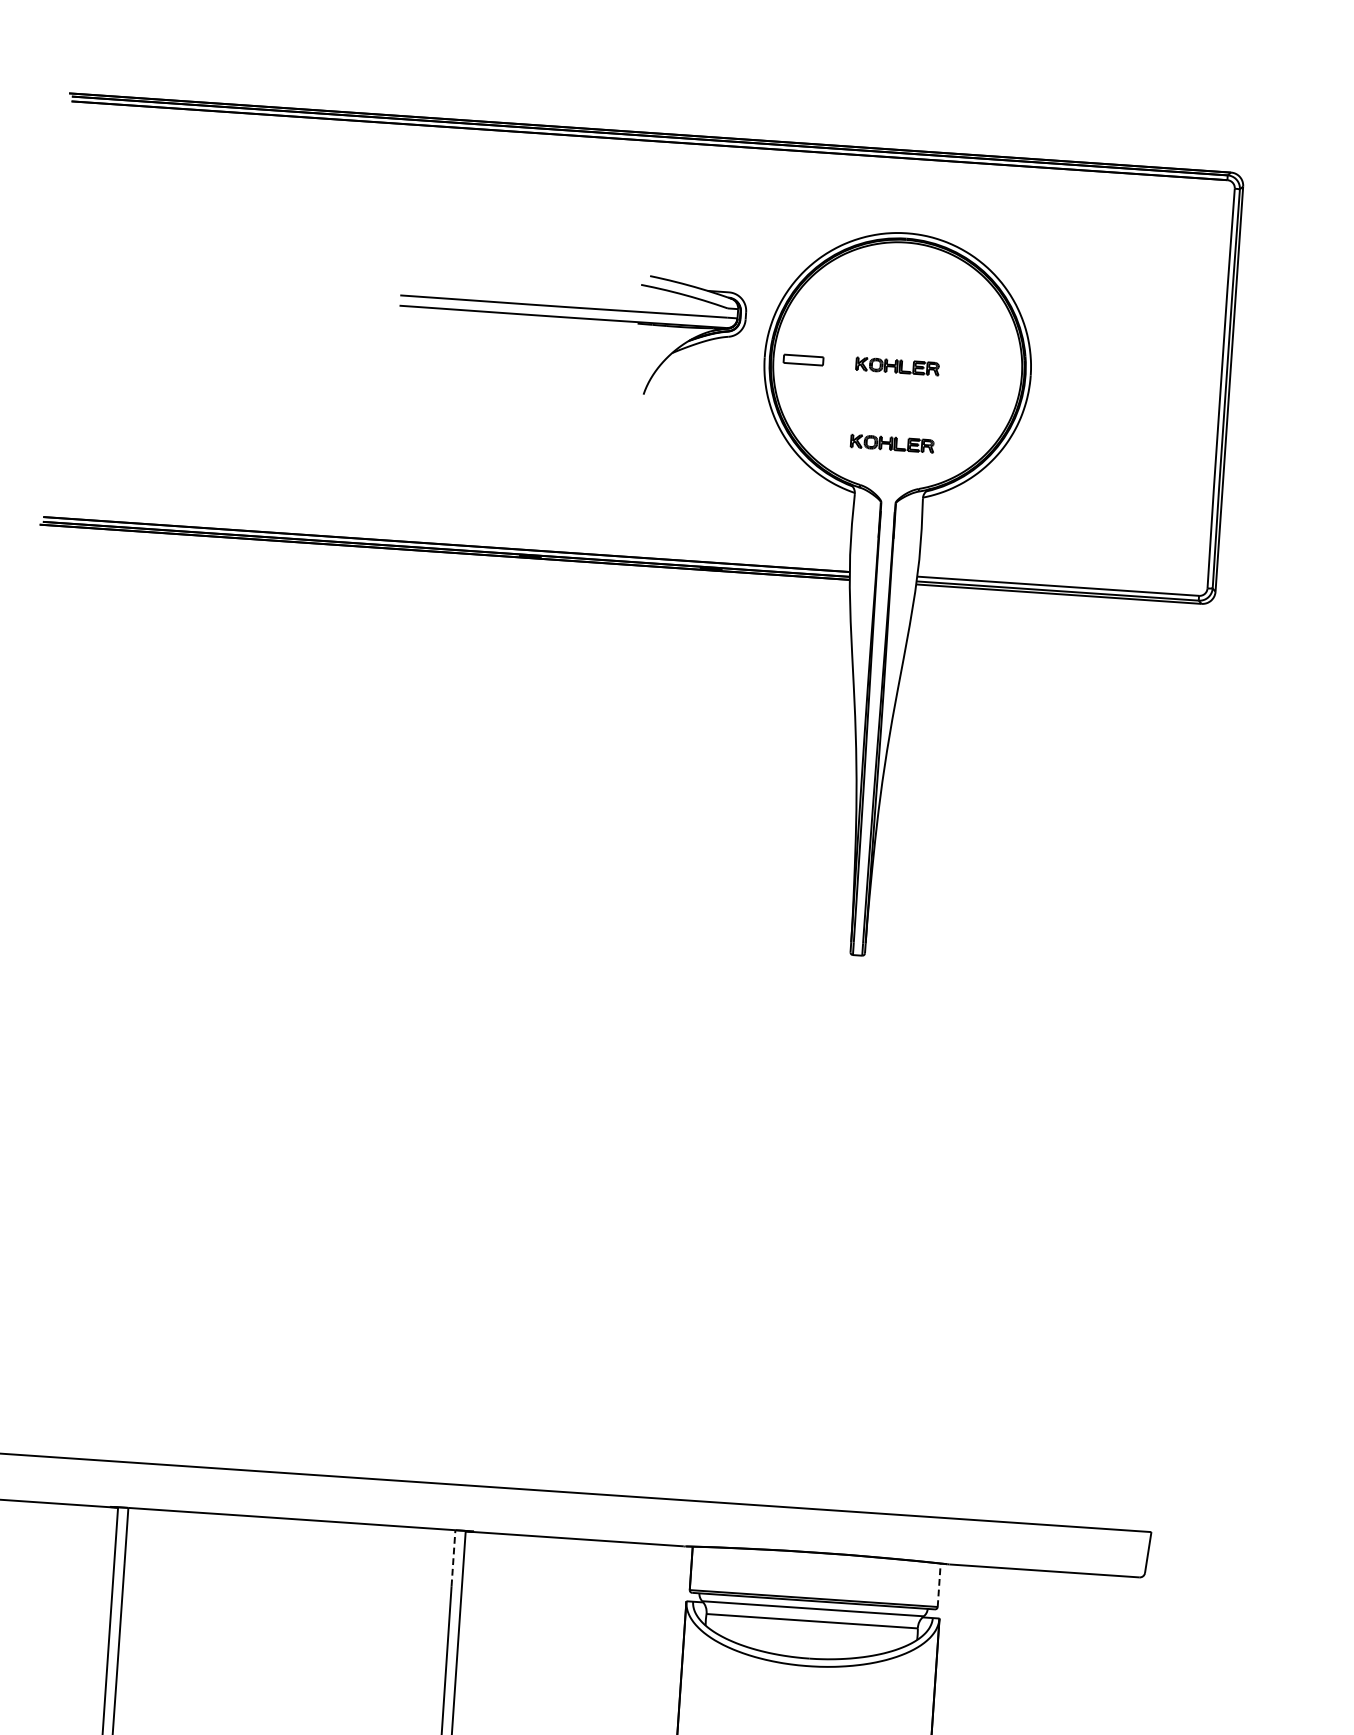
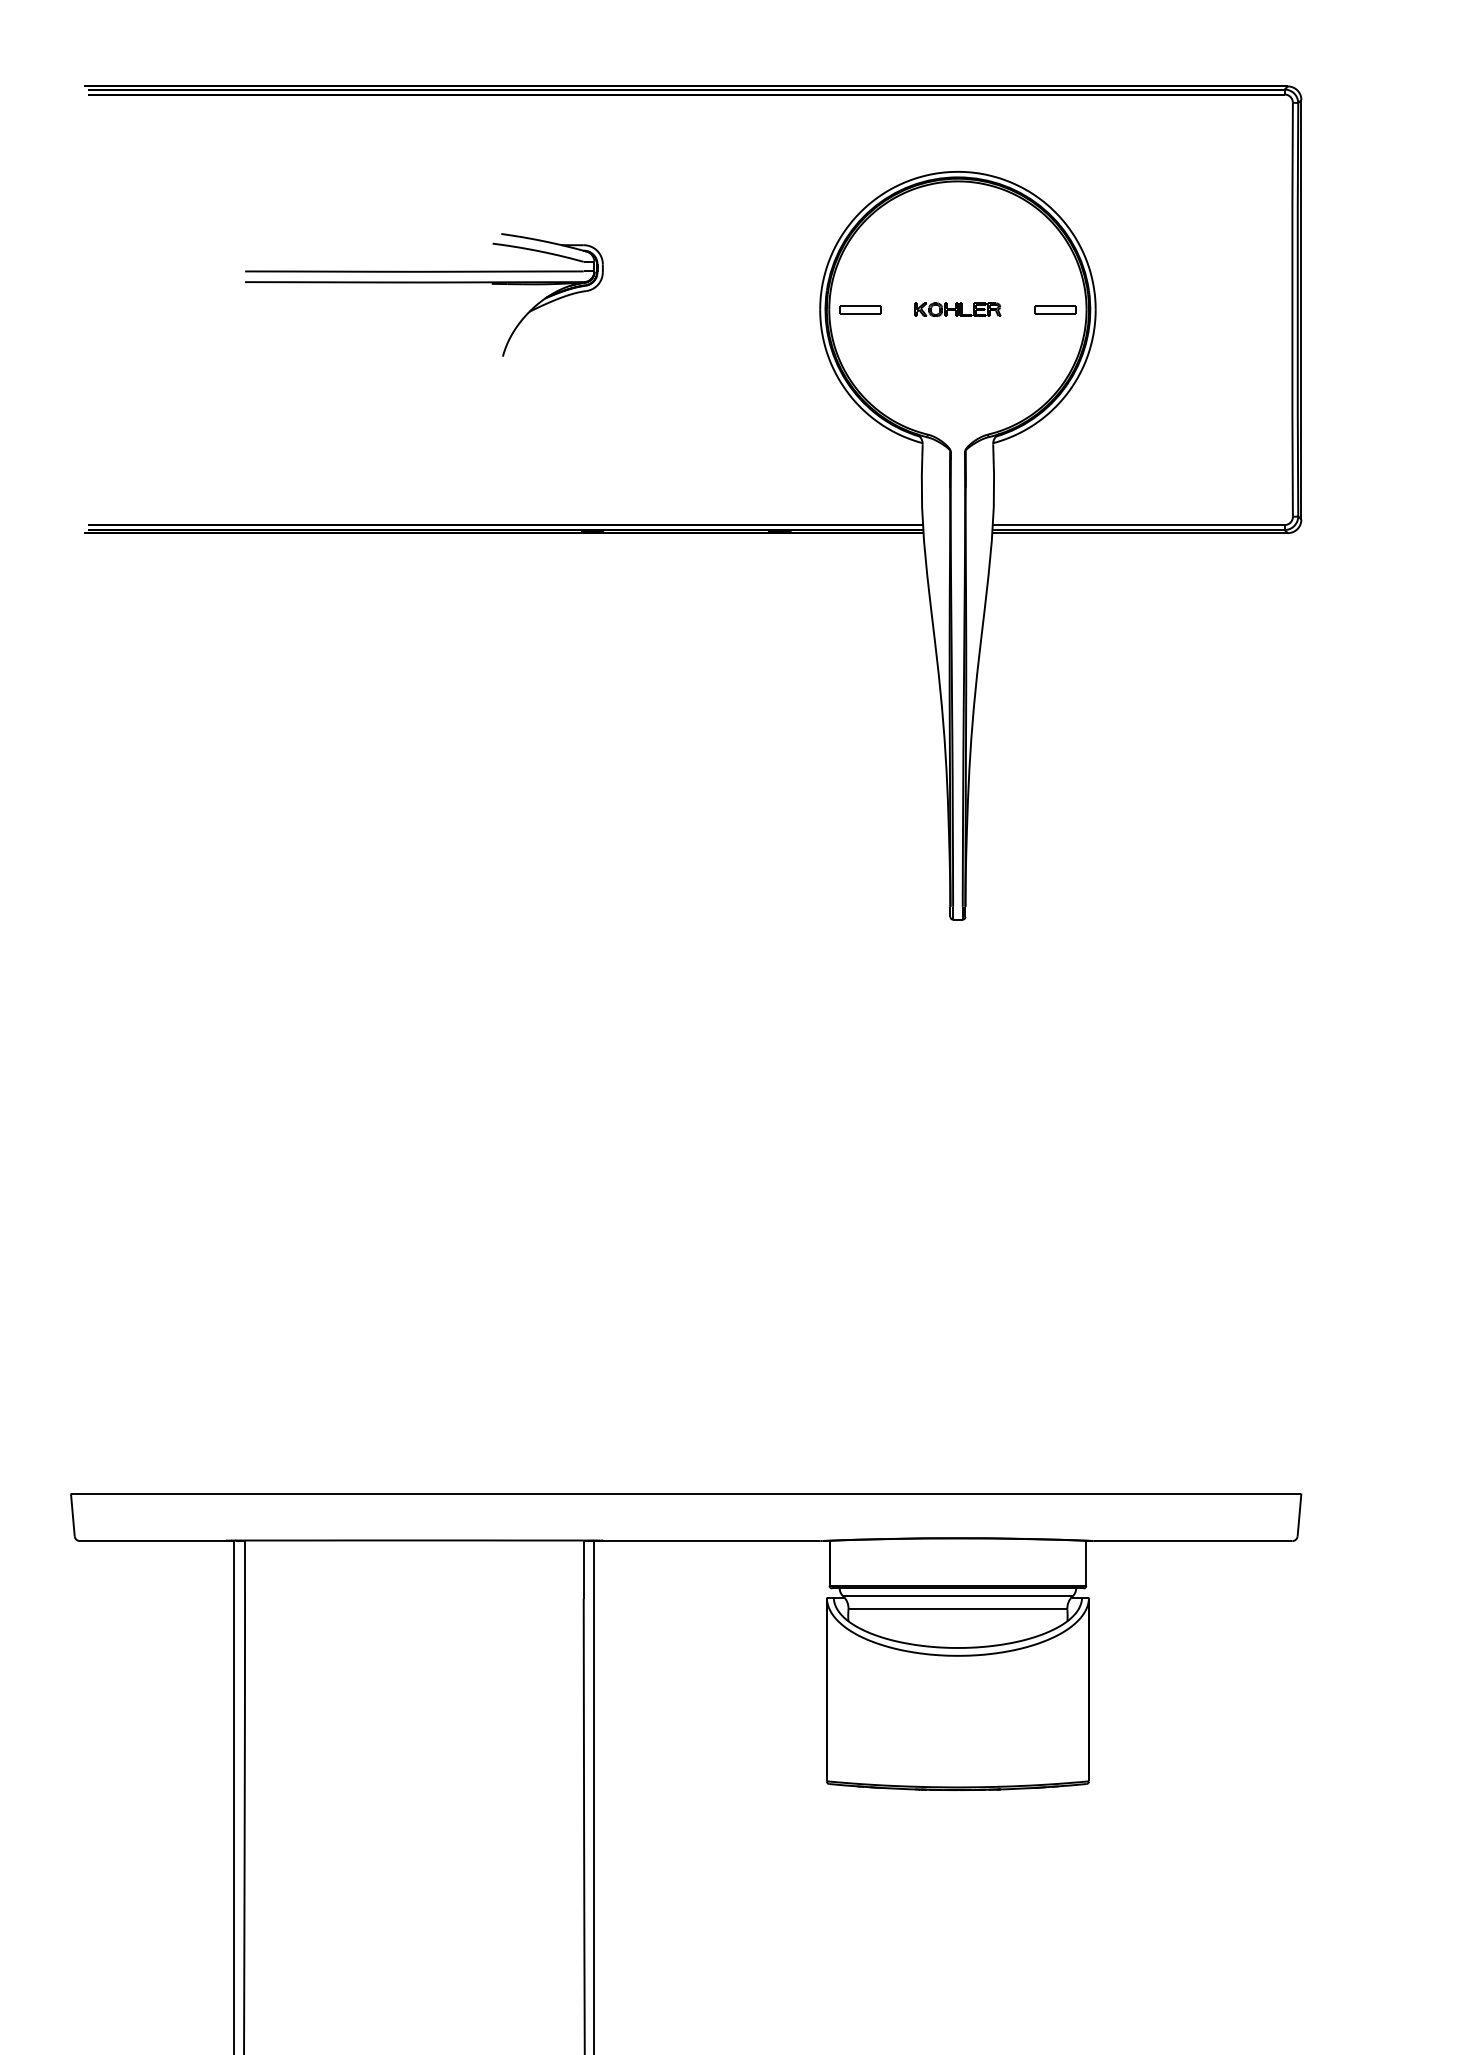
part: (572, 318) -> (424, 283), moved
part: (991, 372) -> (1055, 309), added
part: (892, 443) -> (957, 389), removed
line: (453, 1558) -> (583, 1569), dashed -> solid
line: (939, 1585) -> (1086, 1563), dashed -> solid

